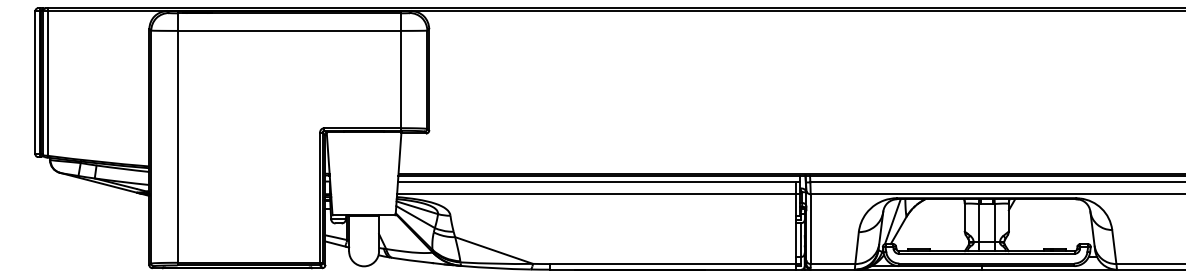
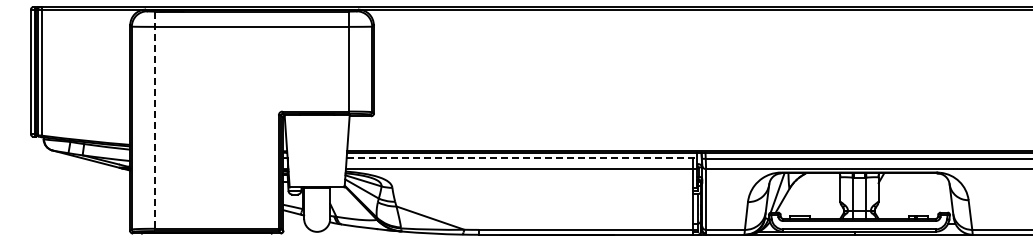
line: (177, 139) -> (154, 121), solid -> dashed
line: (599, 182) -> (522, 158), solid -> dashed

